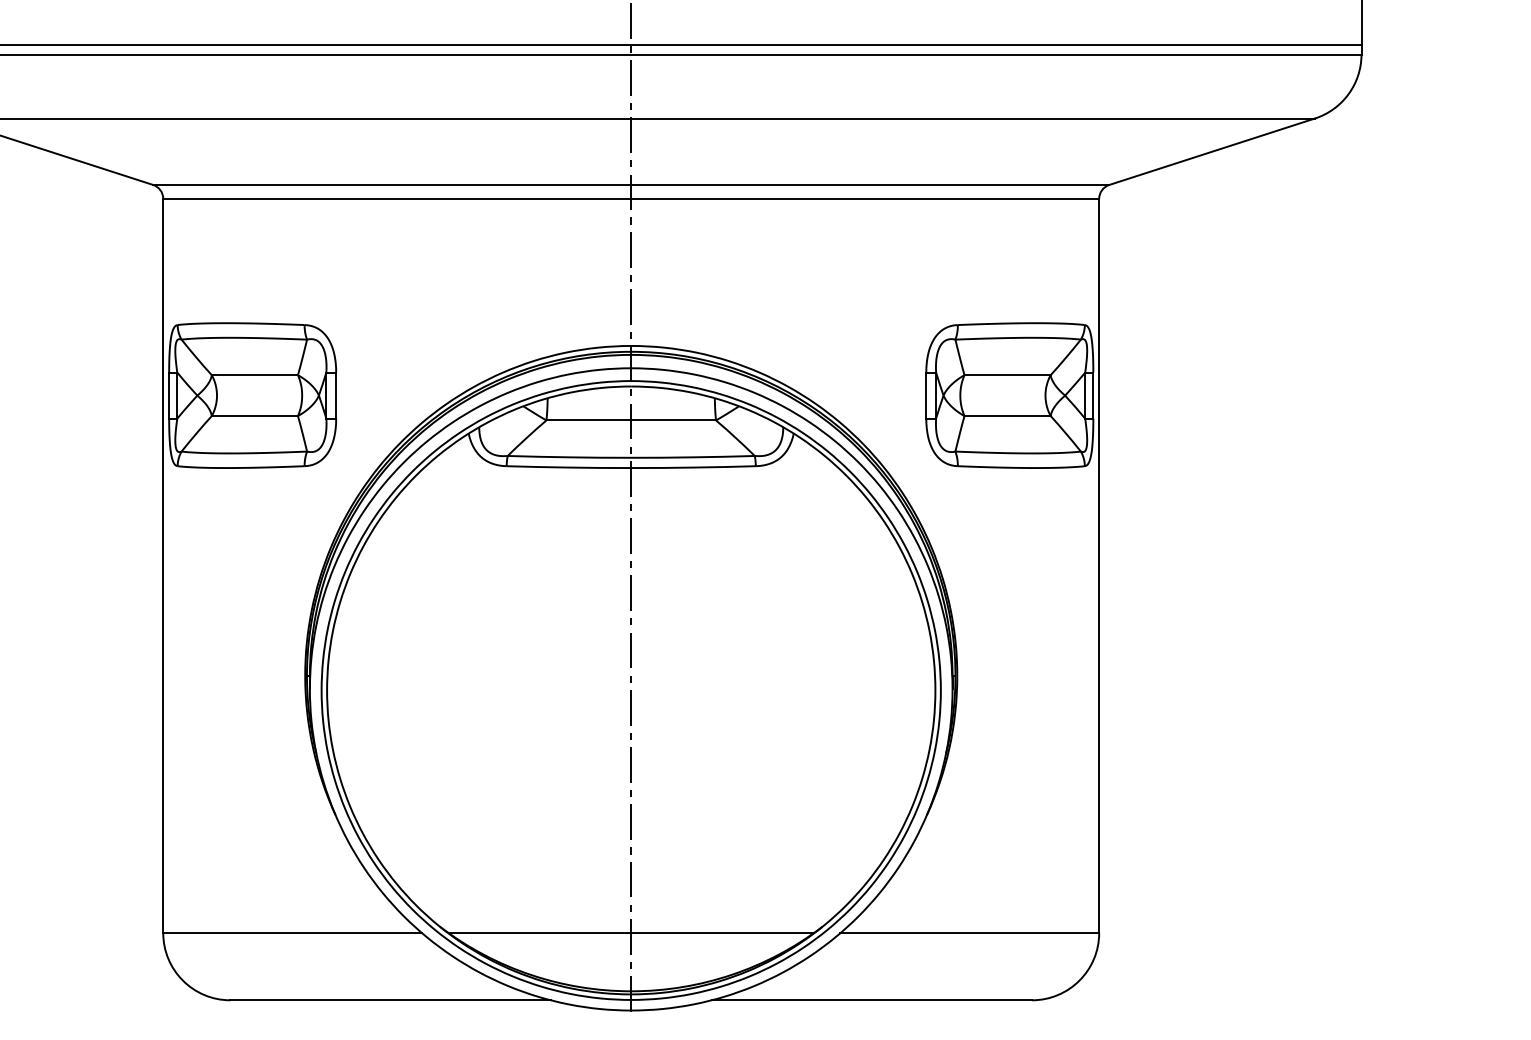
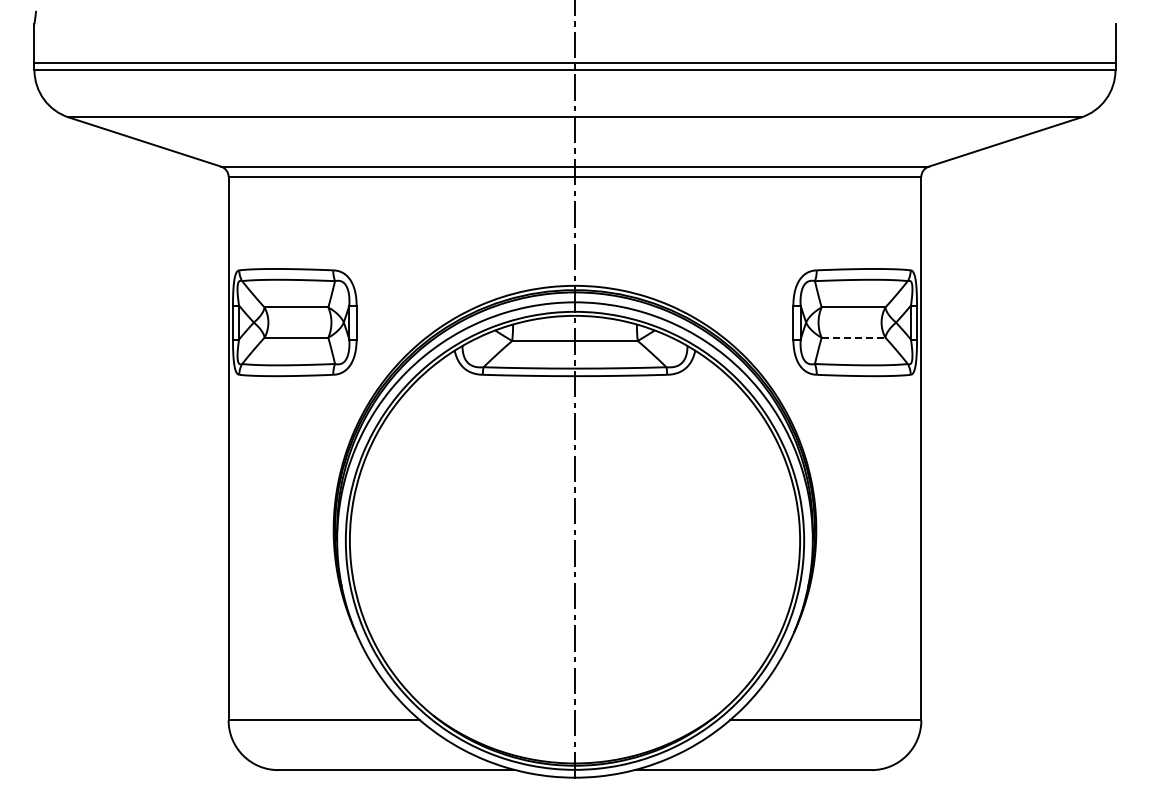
line: (1007, 415) -> (853, 337), solid -> dashed
line: (630, 933) -> (574, 720), removed

